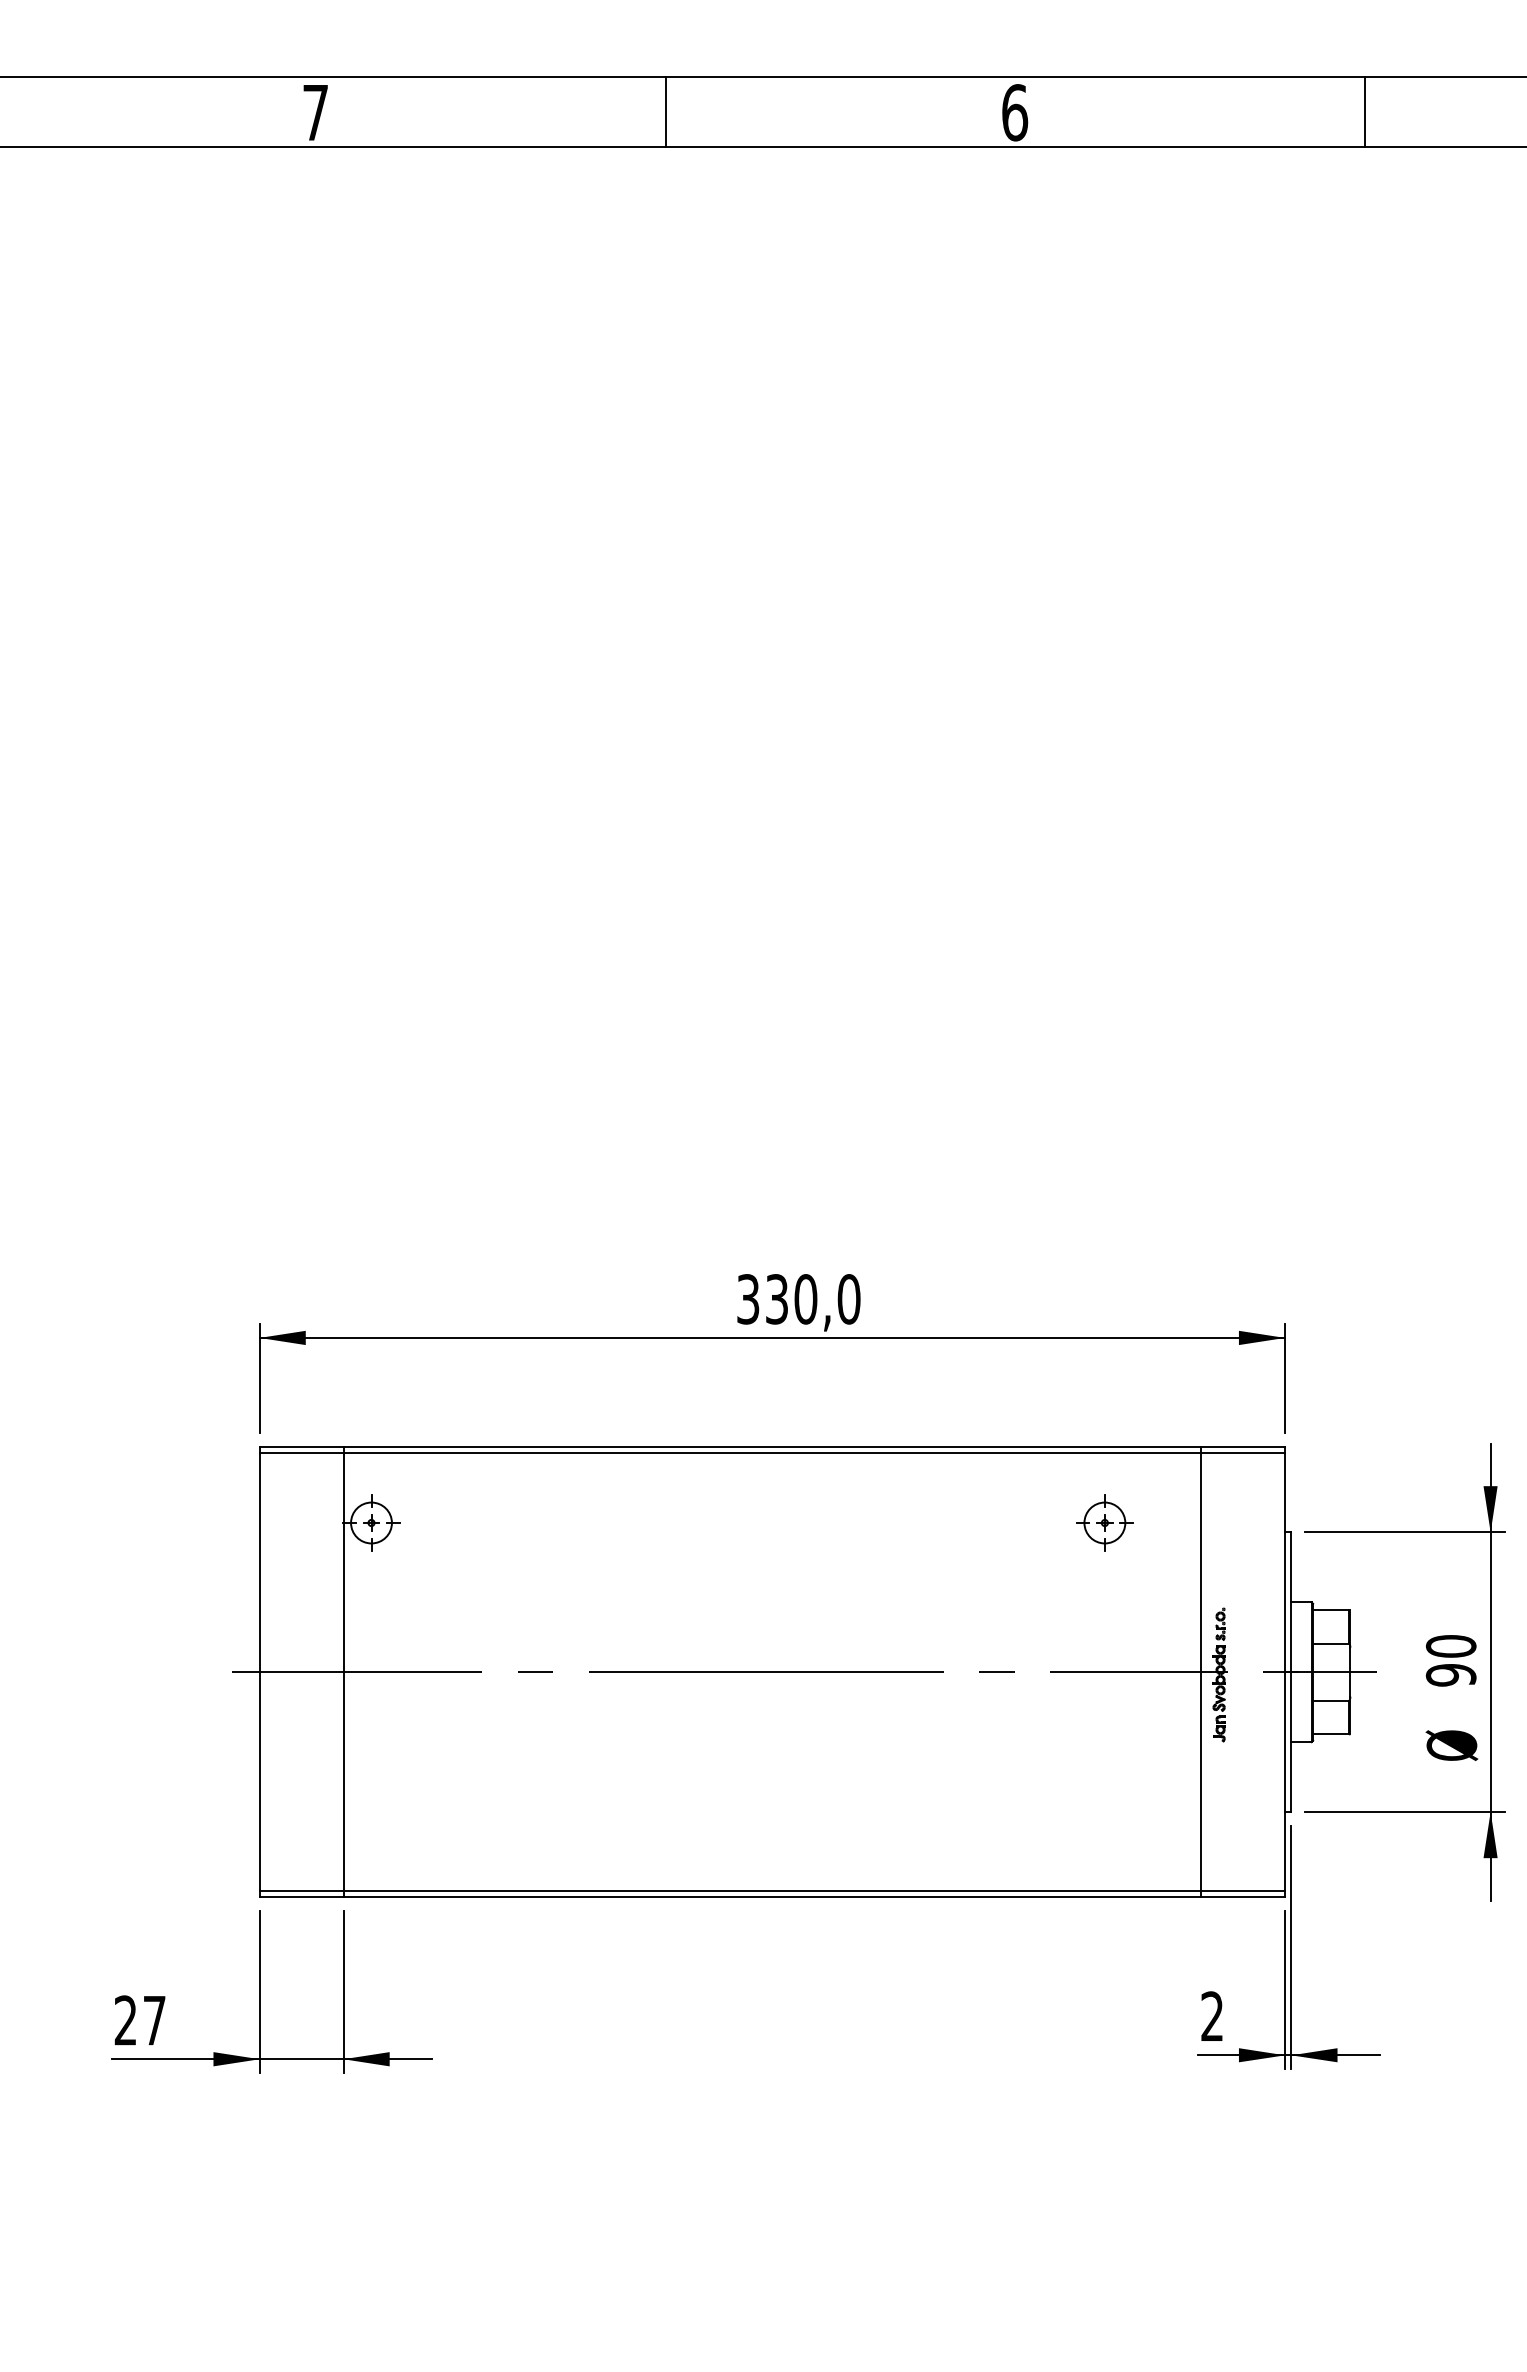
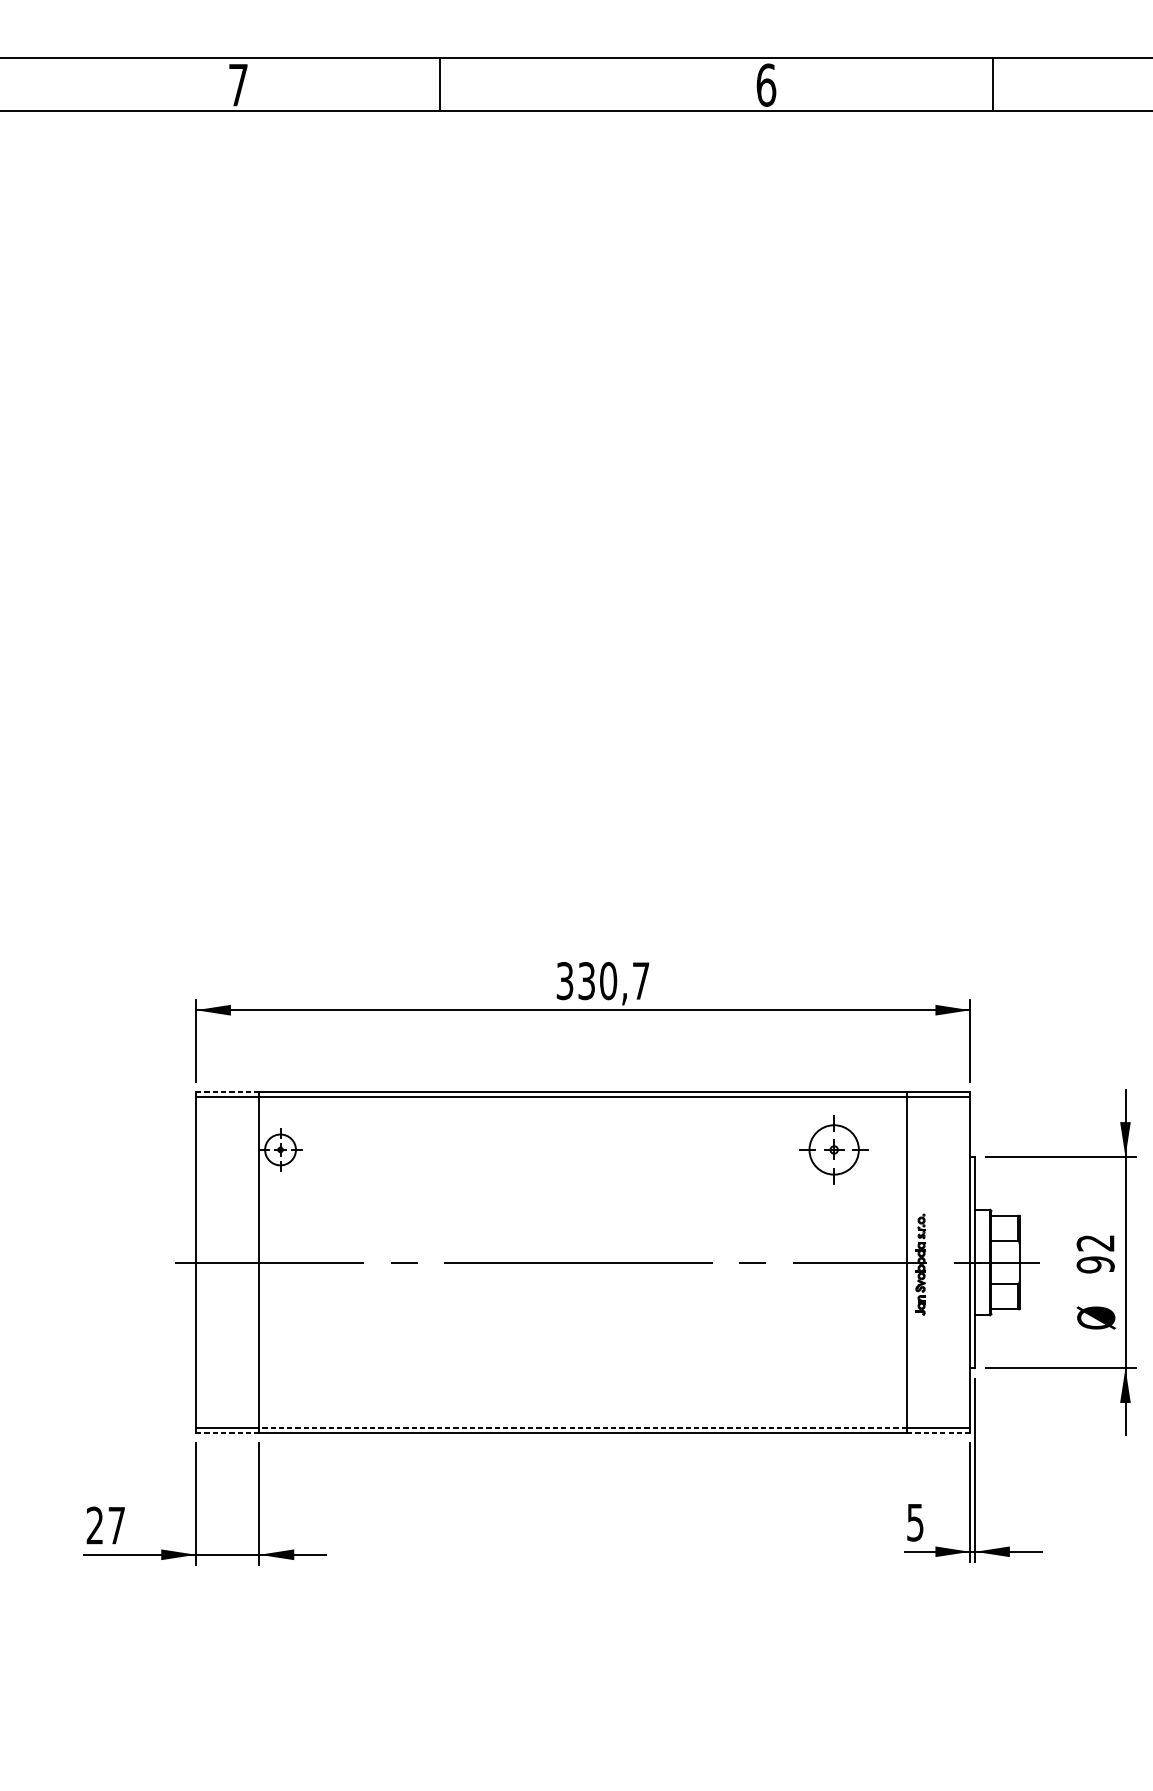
line: (666, 112) -> (440, 85), moved
line: (1365, 112) -> (993, 85), moved
text: (848, 1299) -> (640, 981), 330,0 -> 330,7
line: (301, 1446) -> (227, 1092), solid -> dashed
part: (1104, 1522) -> (833, 1149), size x1.6
text: (1451, 1646) -> (1095, 1243), 90 -> 92
line: (772, 1891) -> (583, 1428), solid -> dashed
line: (301, 1897) -> (227, 1432), solid -> dashed
line: (1243, 1897) -> (938, 1432), solid -> dashed
text: (1211, 2016) -> (914, 1522), 2 -> 5

